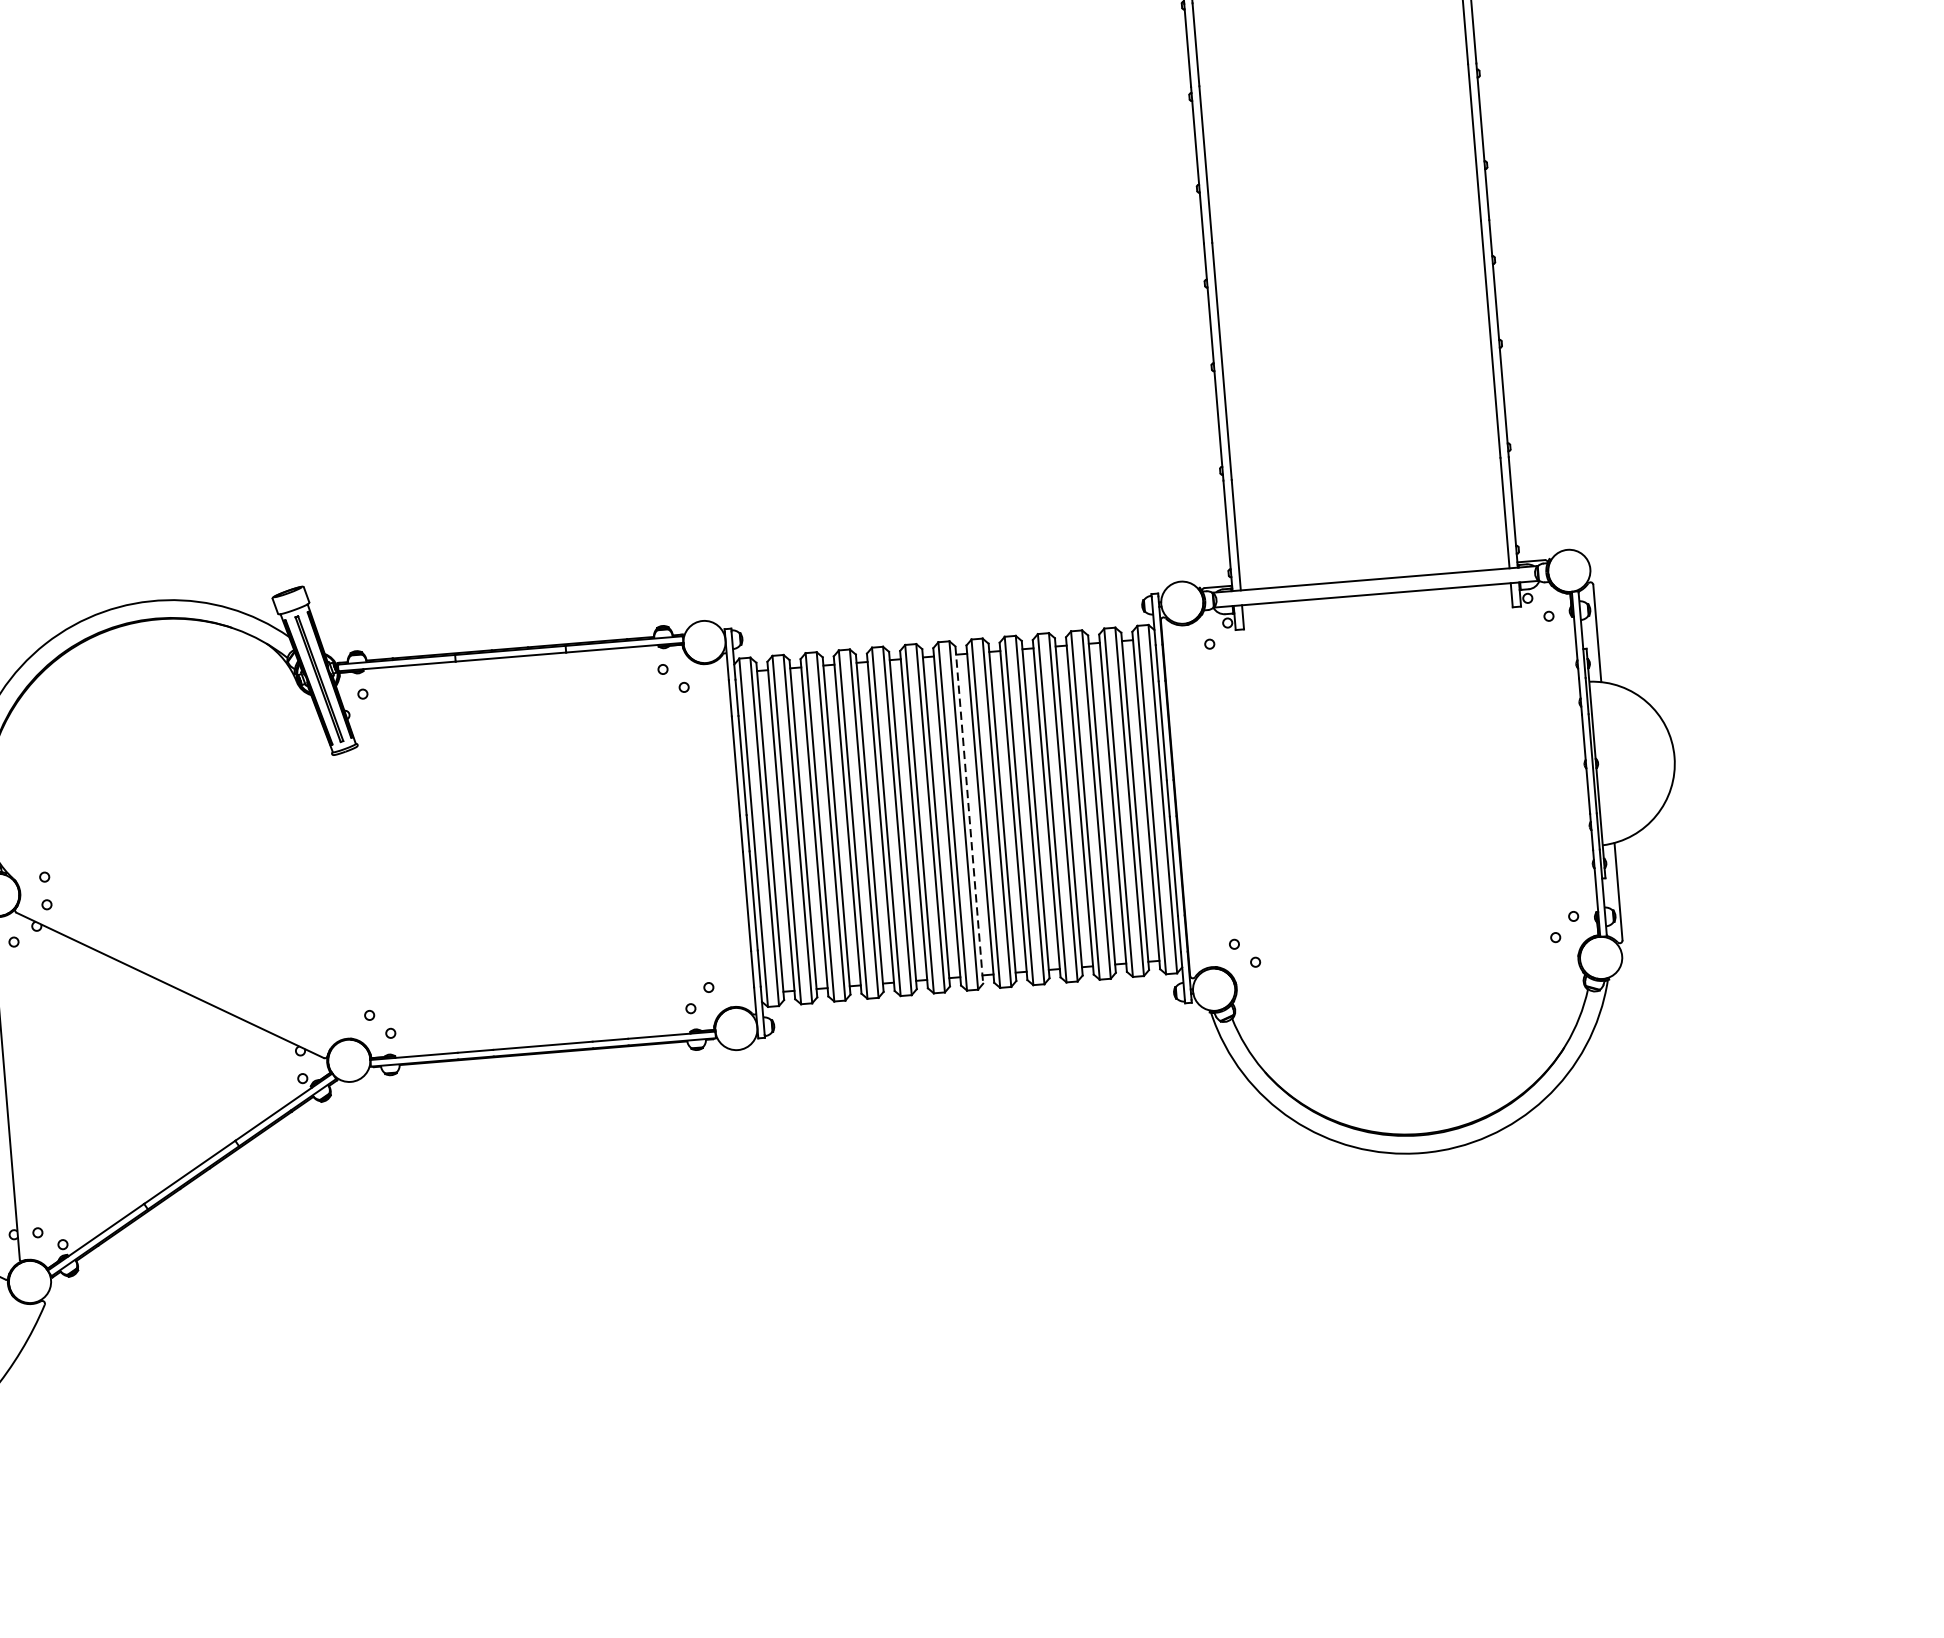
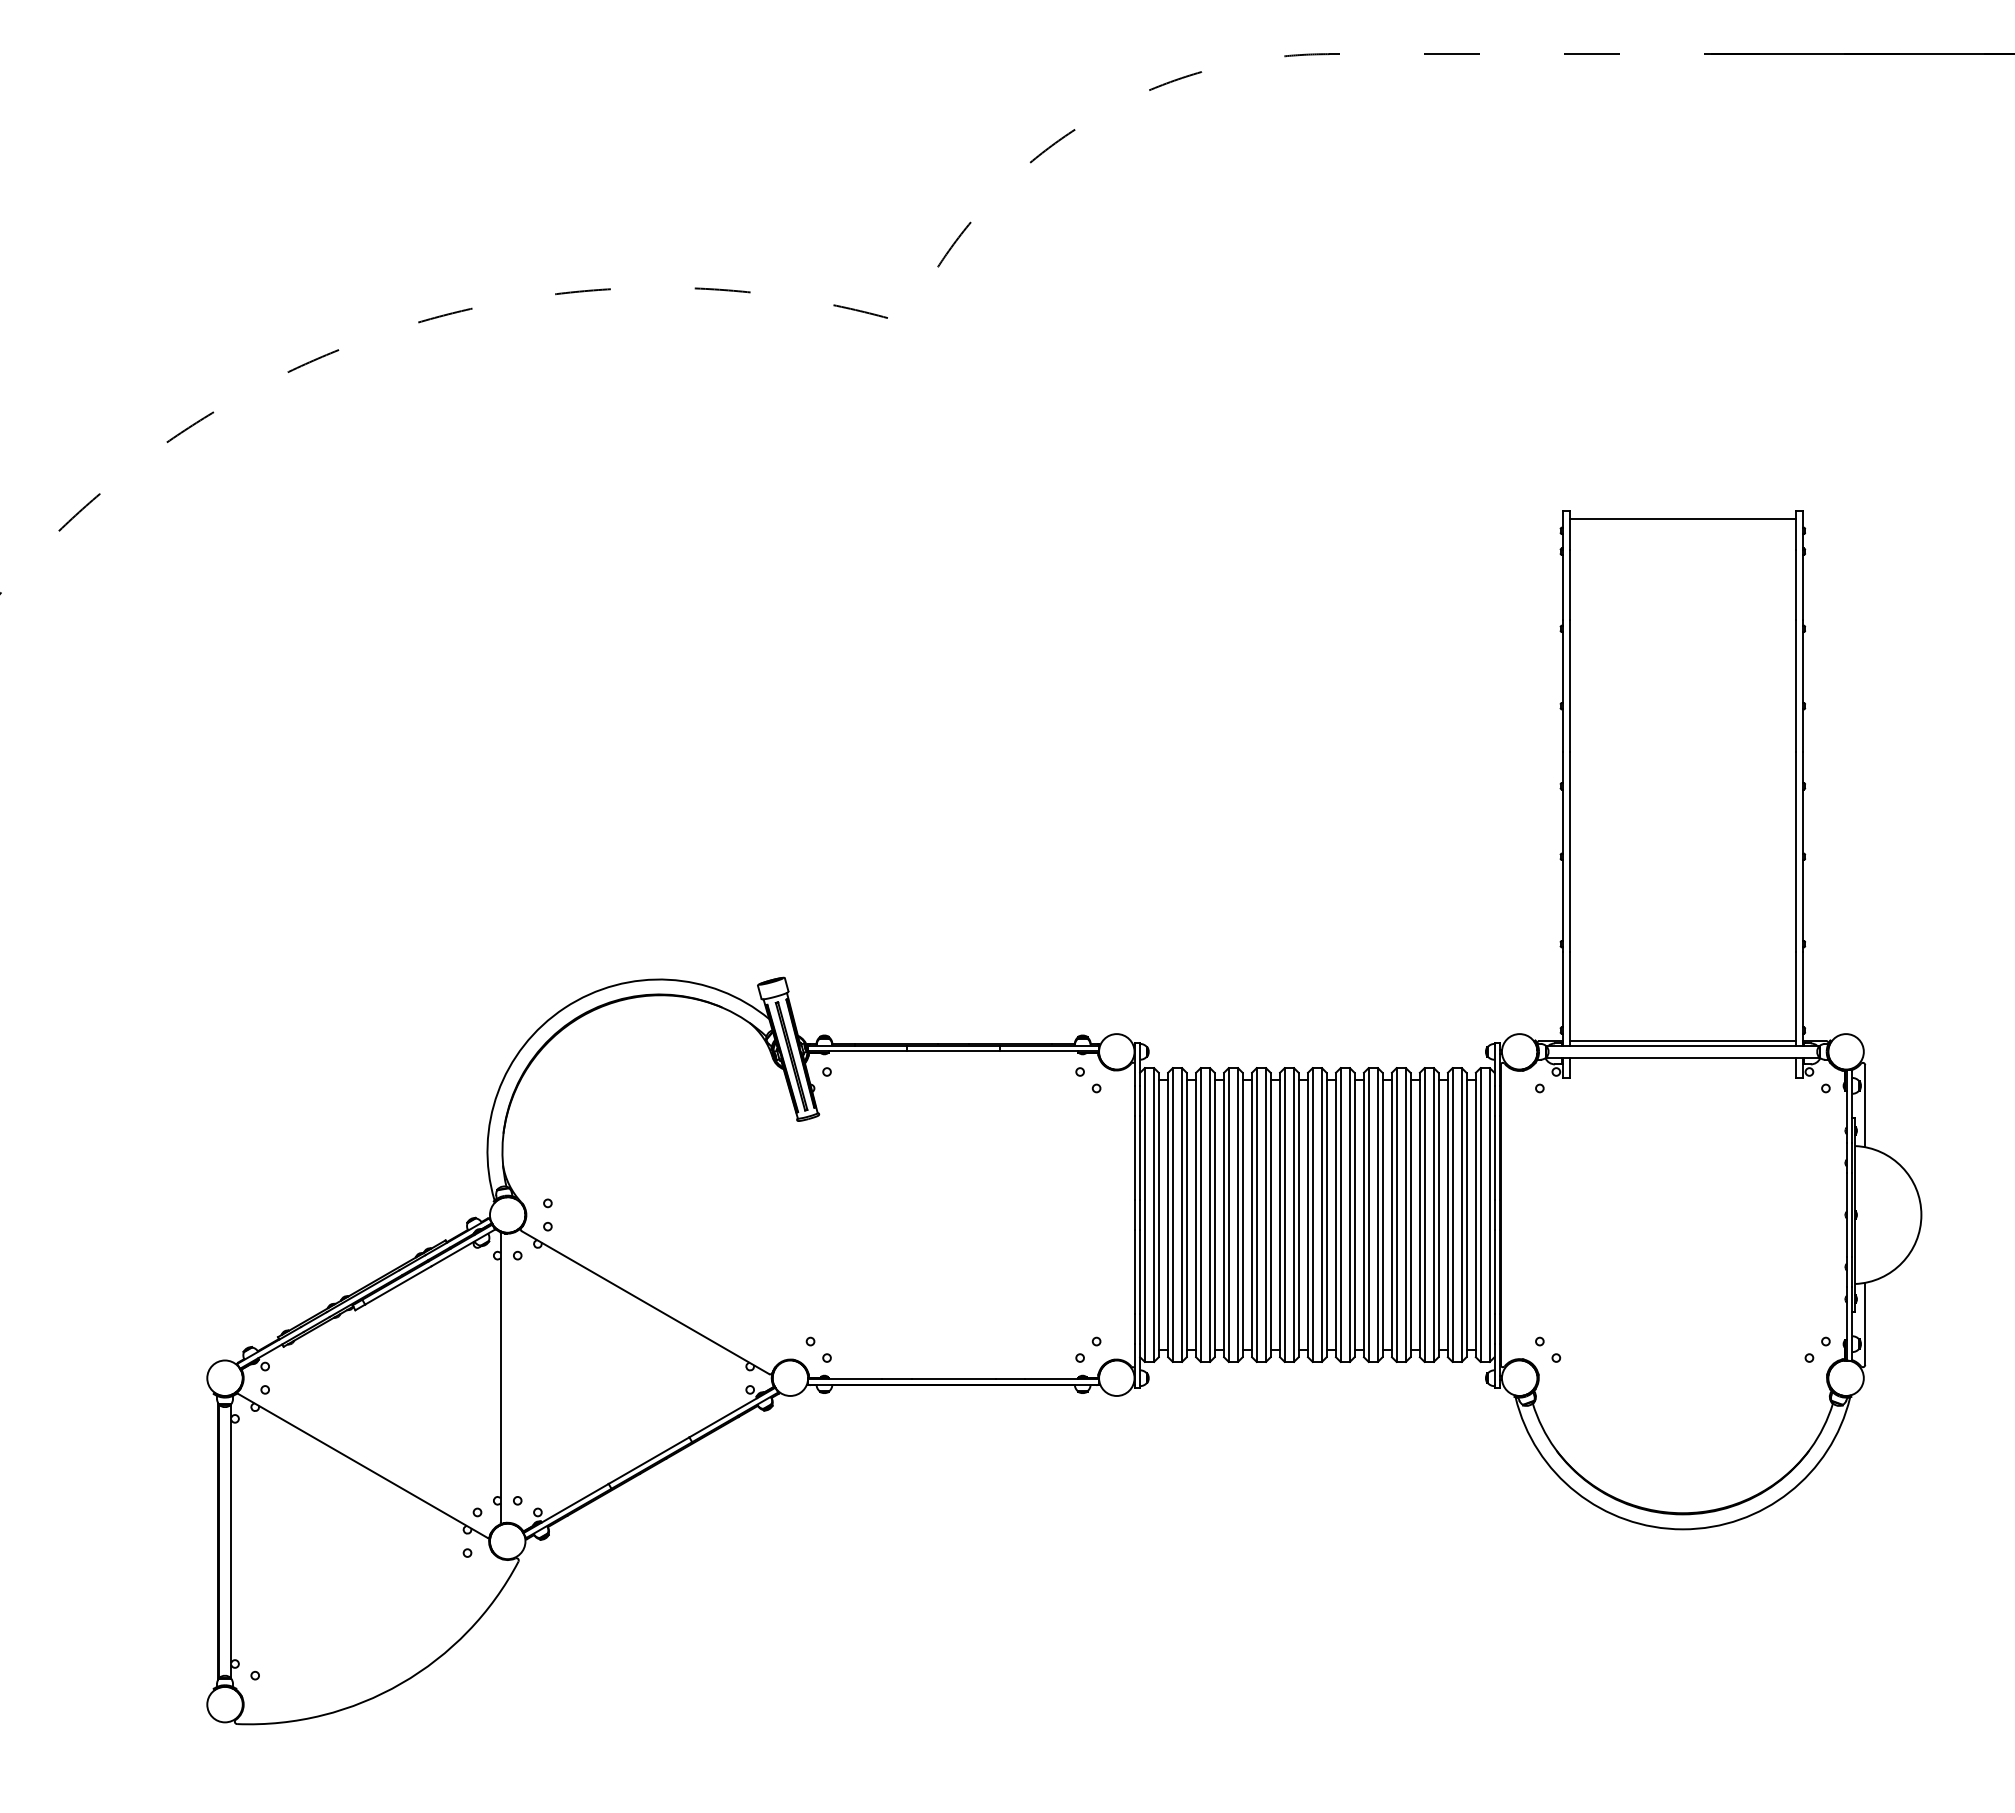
line: (1374, 574) -> (1682, 1041), added
line: (969, 815) -> (1326, 1215), dashed -> solid

